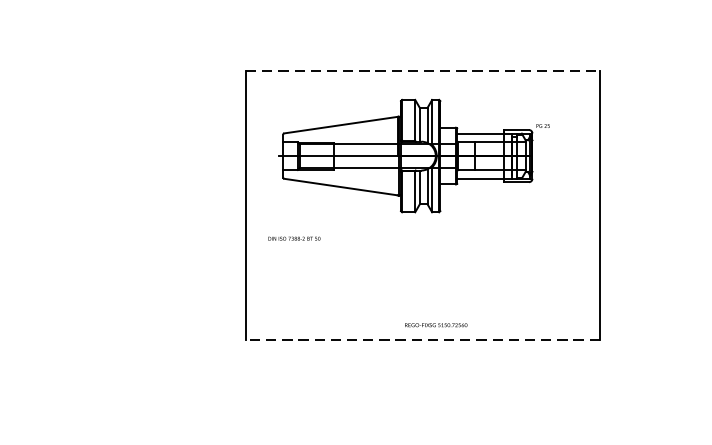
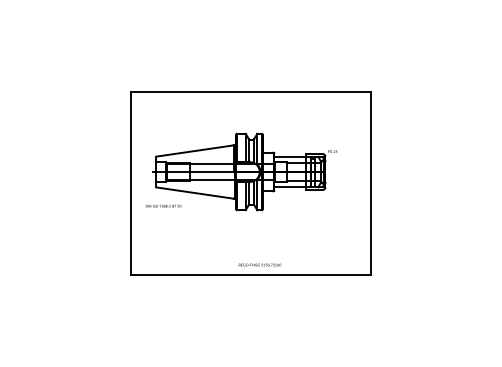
line: (423, 70) -> (251, 91), dashed -> solid
part: (413, 155) -> (244, 171), moved
line: (422, 340) -> (250, 275), dashed -> solid

